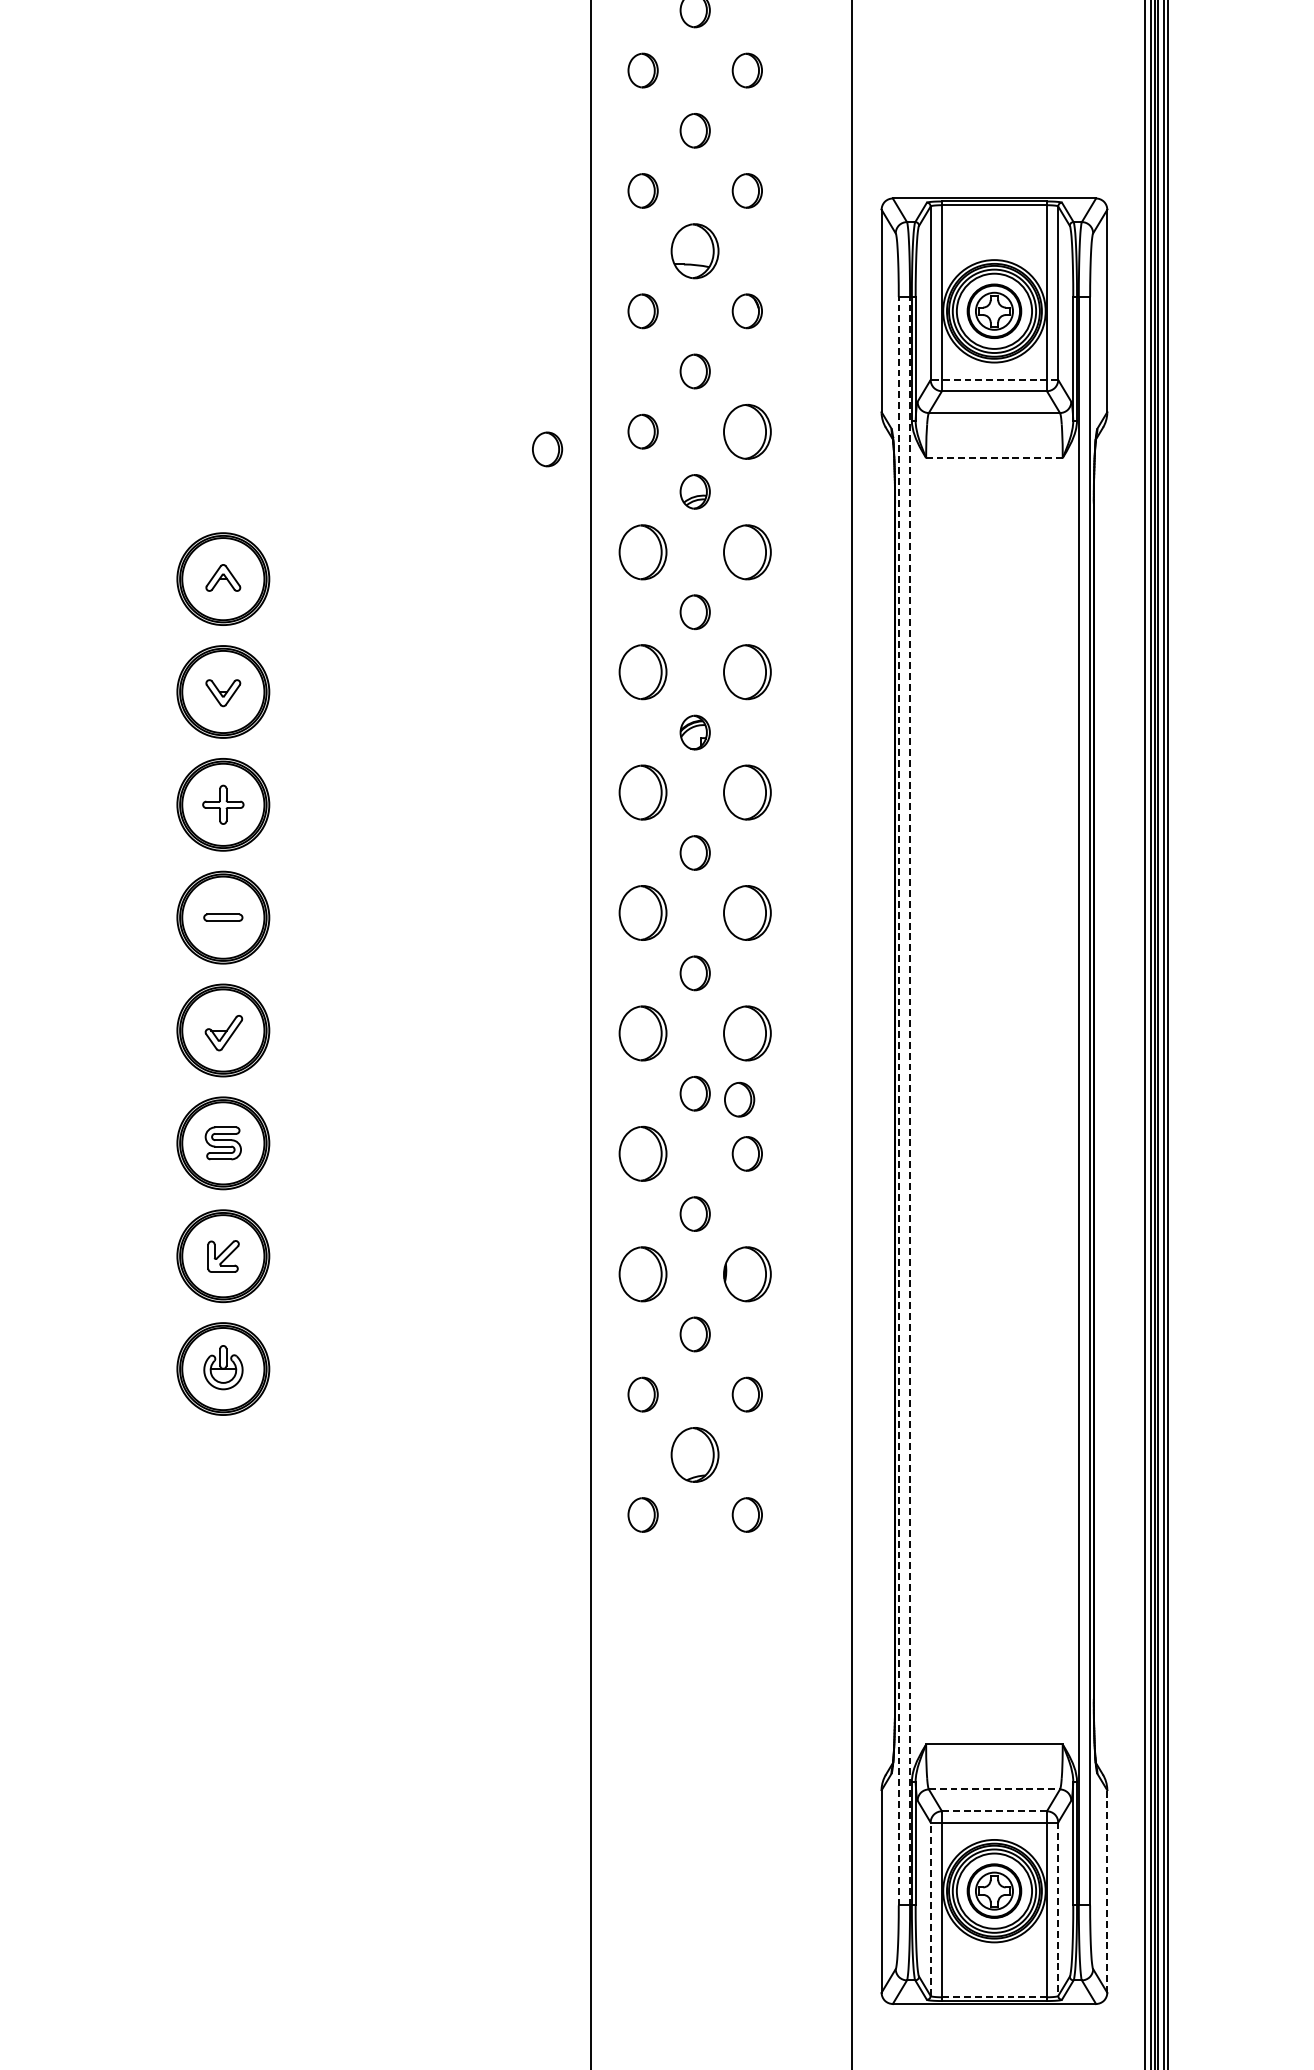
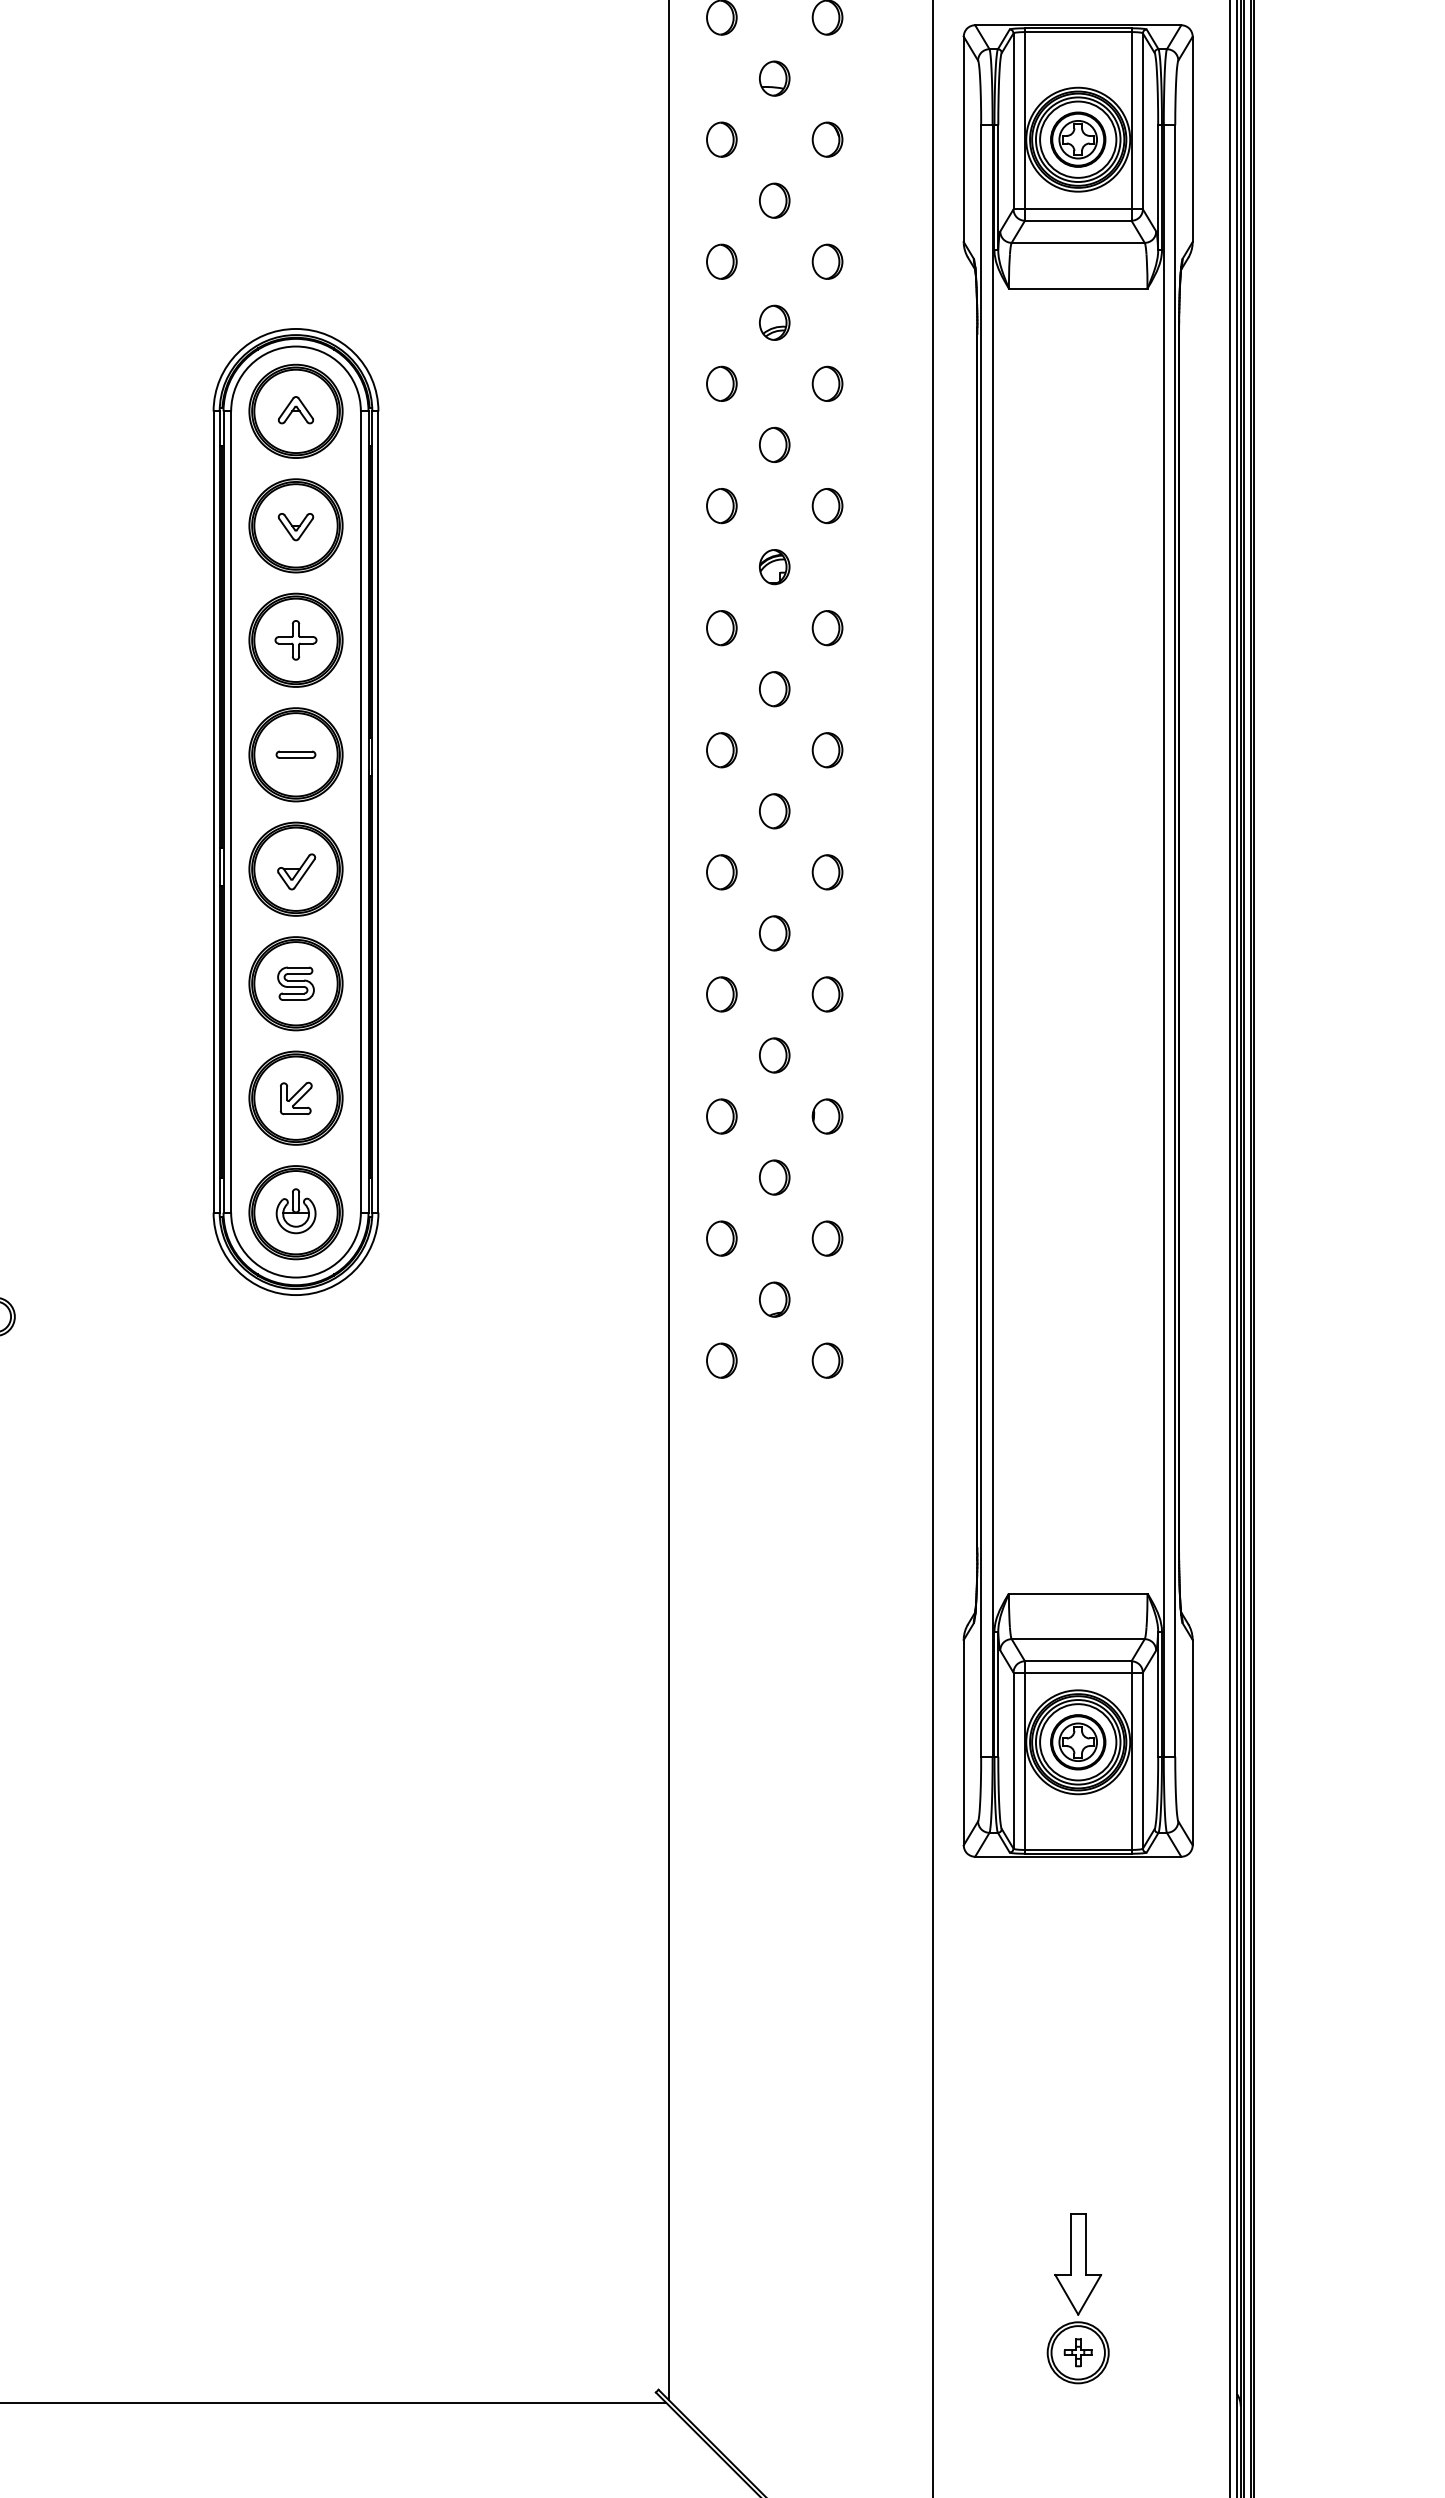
part: (695, 250) -> (774, 78), size x0.62
line: (994, 380) -> (1078, 209), dashed -> solid
part: (747, 431) -> (827, 261), size x0.62
part: (547, 449) -> (624, 279), removed
line: (993, 457) -> (1077, 288), dashed -> solid
part: (642, 551) -> (721, 383), size x0.62
part: (747, 551) -> (827, 383), size x0.62
part: (642, 672) -> (721, 506), size x0.62
part: (747, 672) -> (827, 506), size x0.62
part: (642, 793) -> (721, 628), size x0.62
part: (747, 793) -> (827, 628), size x0.62
part: (642, 913) -> (721, 750), size x0.62
part: (747, 913) -> (827, 750), size x0.62
part: (222, 973) -> (295, 811), added
part: (642, 1033) -> (721, 872), size x0.62
part: (747, 1033) -> (827, 872), size x0.62
part: (739, 1099) -> (819, 939), removed
line: (899, 1101) -> (981, 941), dashed -> solid
line: (909, 1101) -> (992, 941), dashed -> solid
part: (642, 1153) -> (721, 994), size x0.62
part: (642, 1274) -> (721, 1116), size x0.62
part: (747, 1274) -> (827, 1116), size x0.62
part: (695, 1454) -> (774, 1299), size x0.62
line: (994, 1789) -> (1078, 1639), dashed -> solid
line: (994, 1811) -> (1078, 1661), dashed -> solid
line: (1107, 1891) -> (1192, 1742), dashed -> solid
line: (930, 1909) -> (1013, 1760), dashed -> solid
line: (1057, 1910) -> (1142, 1761), dashed -> solid
line: (993, 1996) -> (1077, 1849), dashed -> solid

